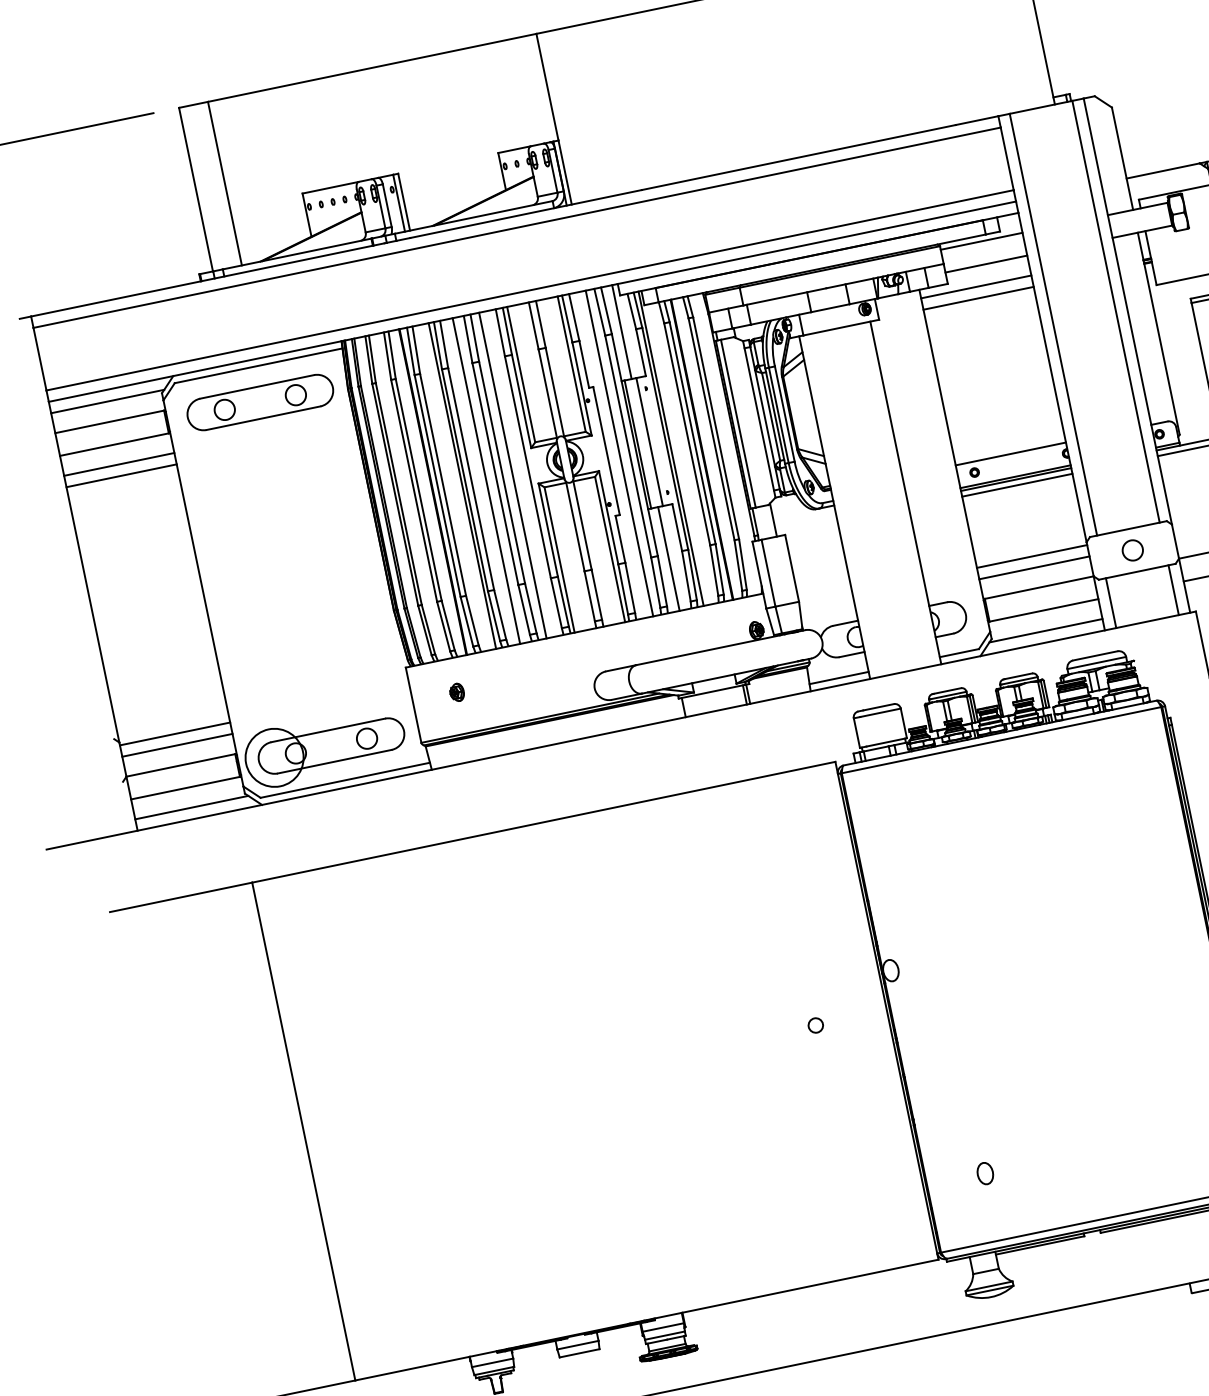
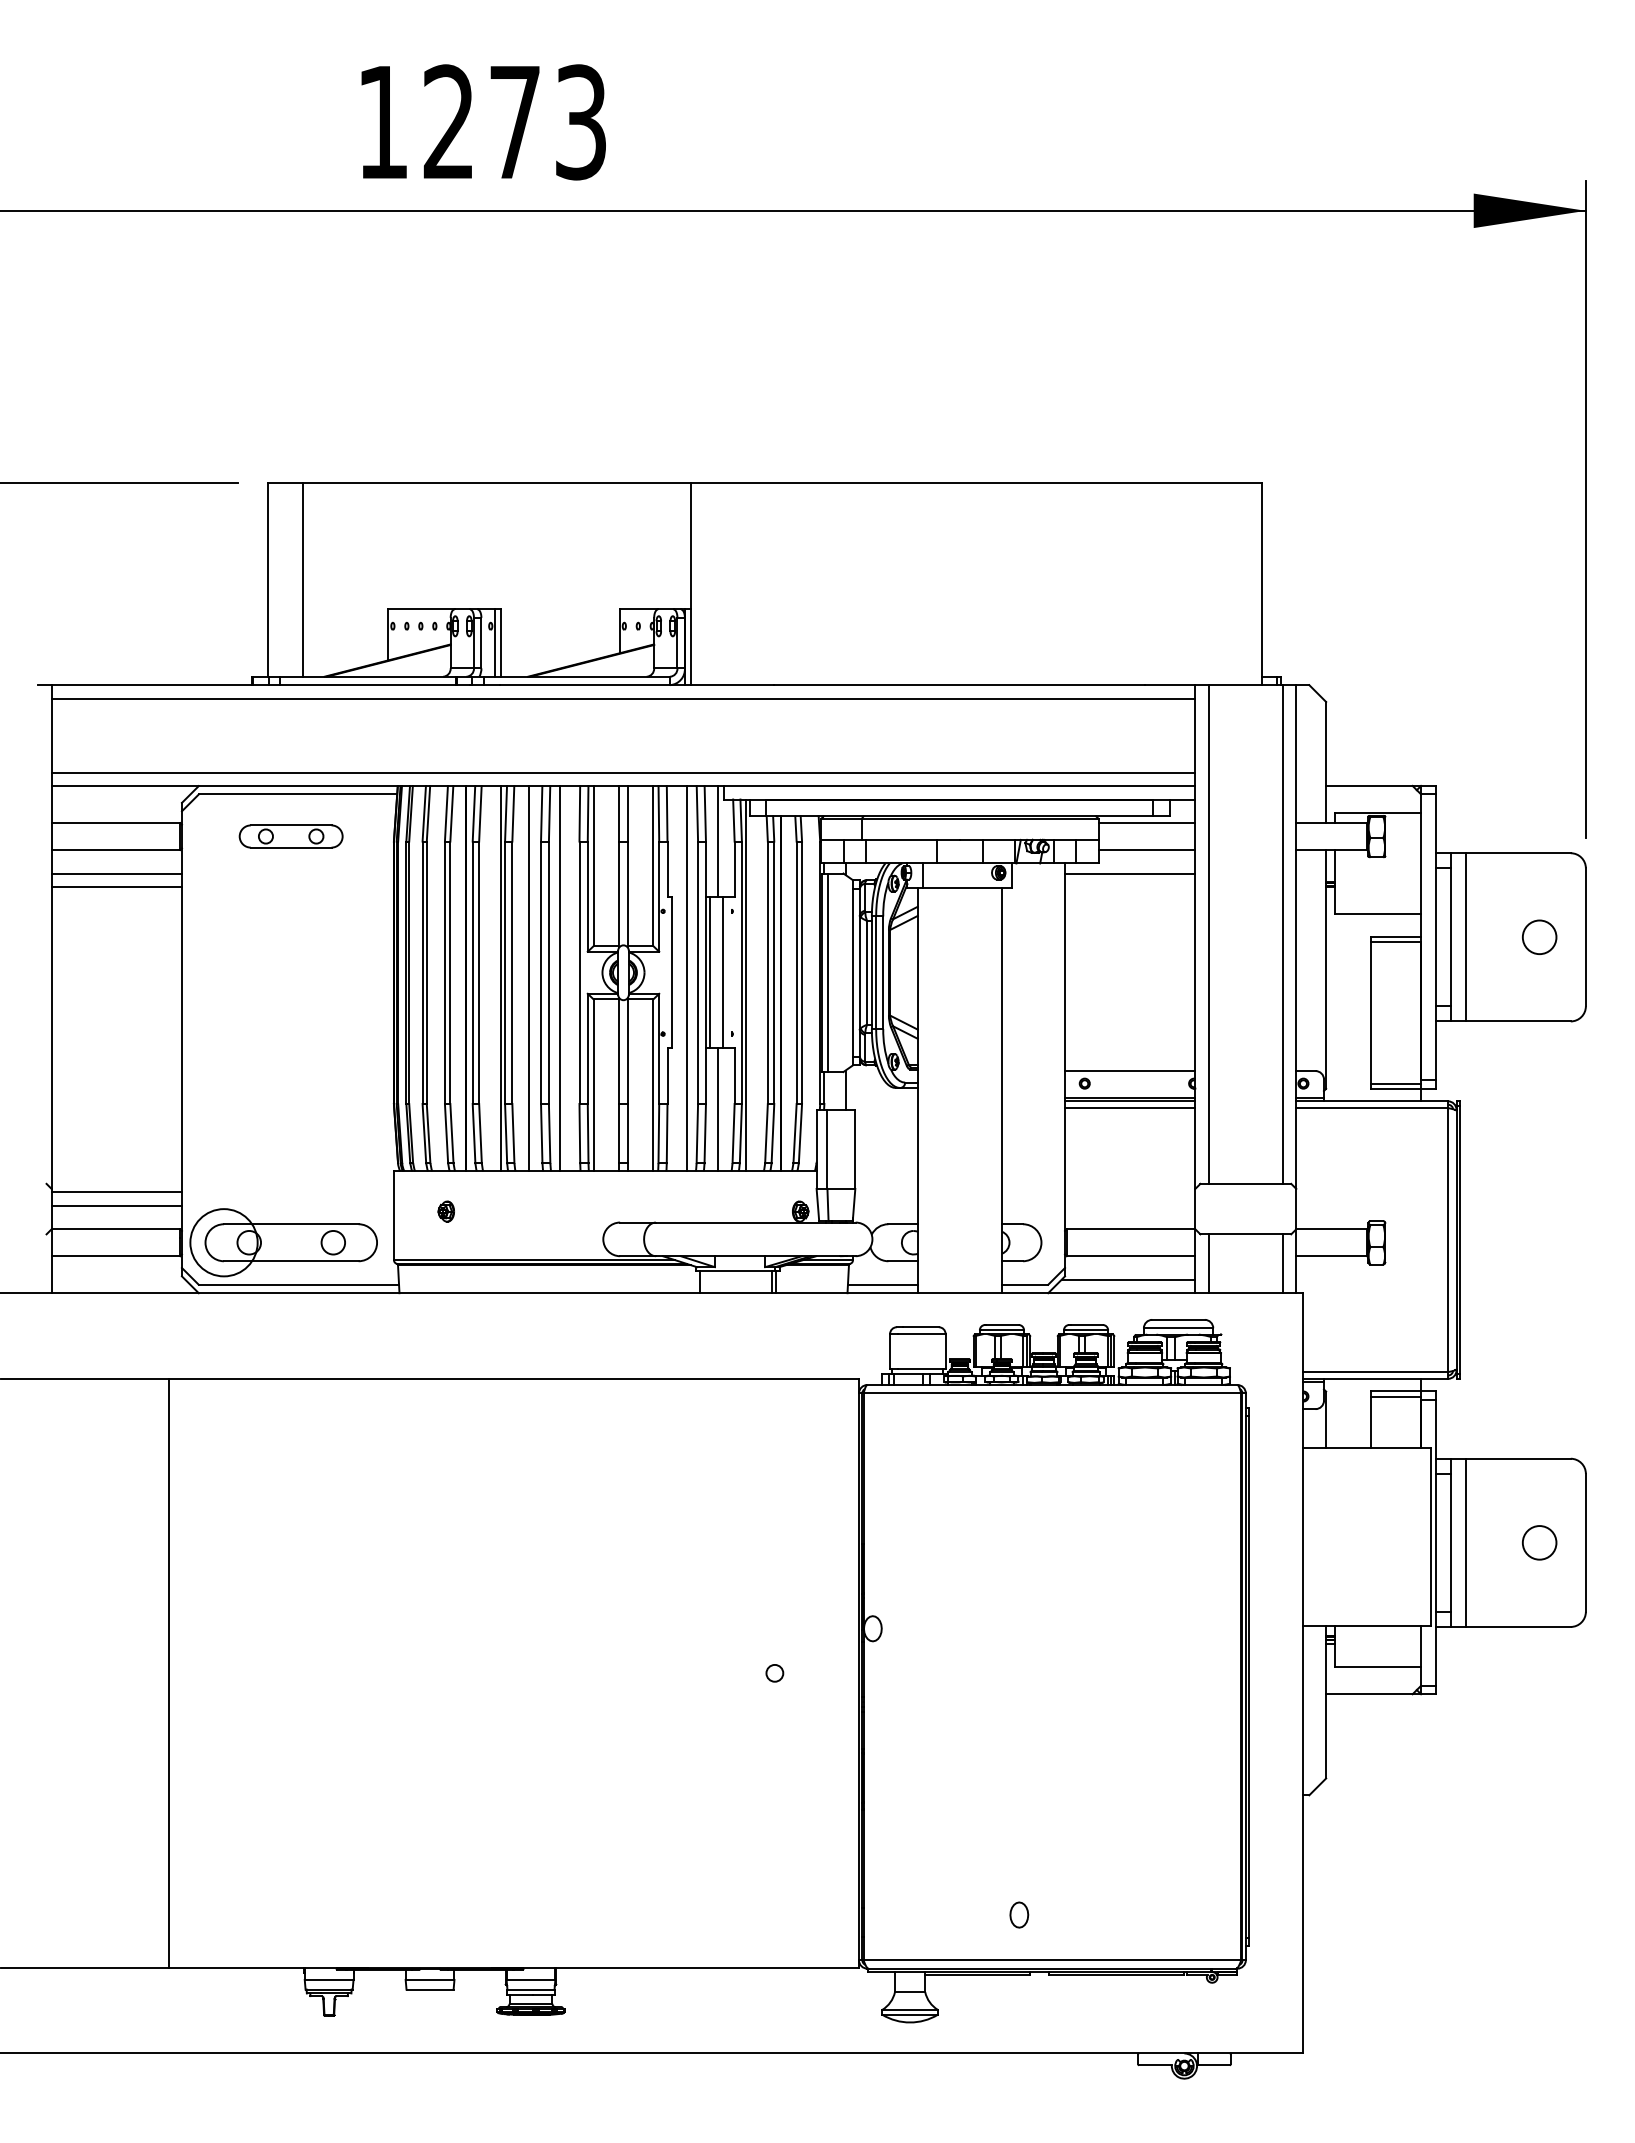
line: (978, 298) -> (1130, 887), removed
line: (107, 401) -> (118, 799), removed
part: (259, 402) -> (290, 836), size x0.6
circle: (1132, 549) -> (1245, 1208), removed
line: (1032, 556) -> (1130, 1192), removed
line: (1034, 567) -> (1130, 1205), removed
line: (191, 807) -> (118, 1279), removed
part: (985, 1173) -> (1019, 1914), moved

